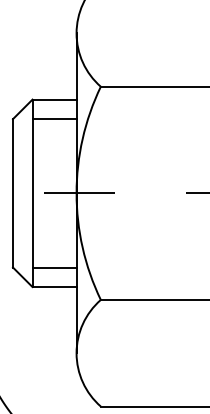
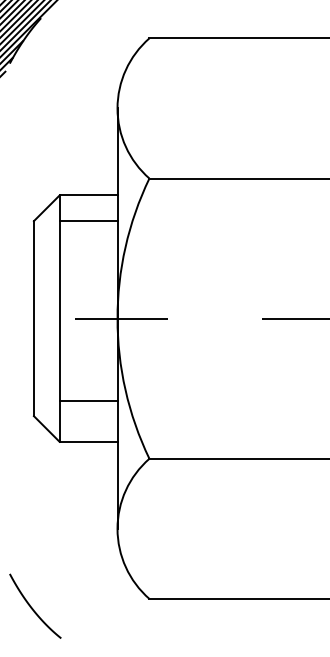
line: (54, 267) -> (88, 401), moved

